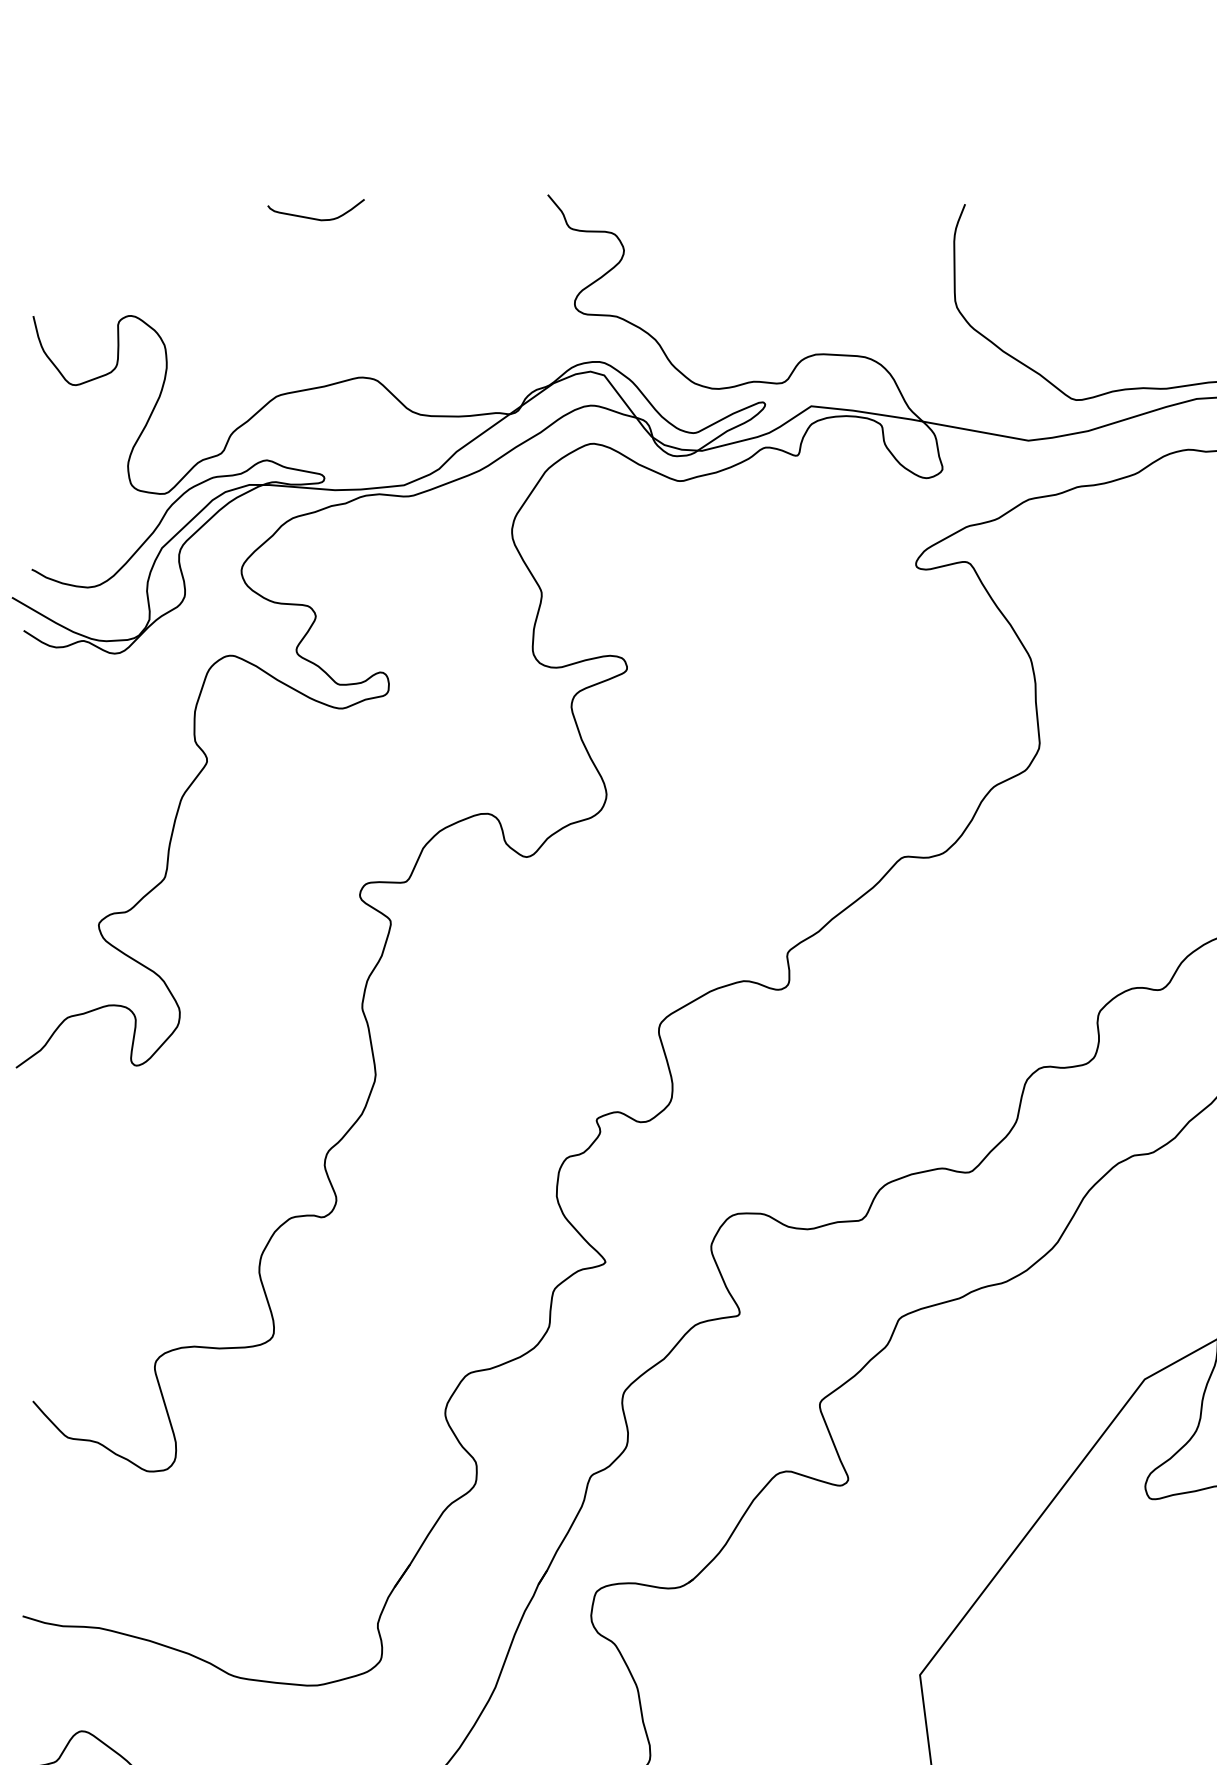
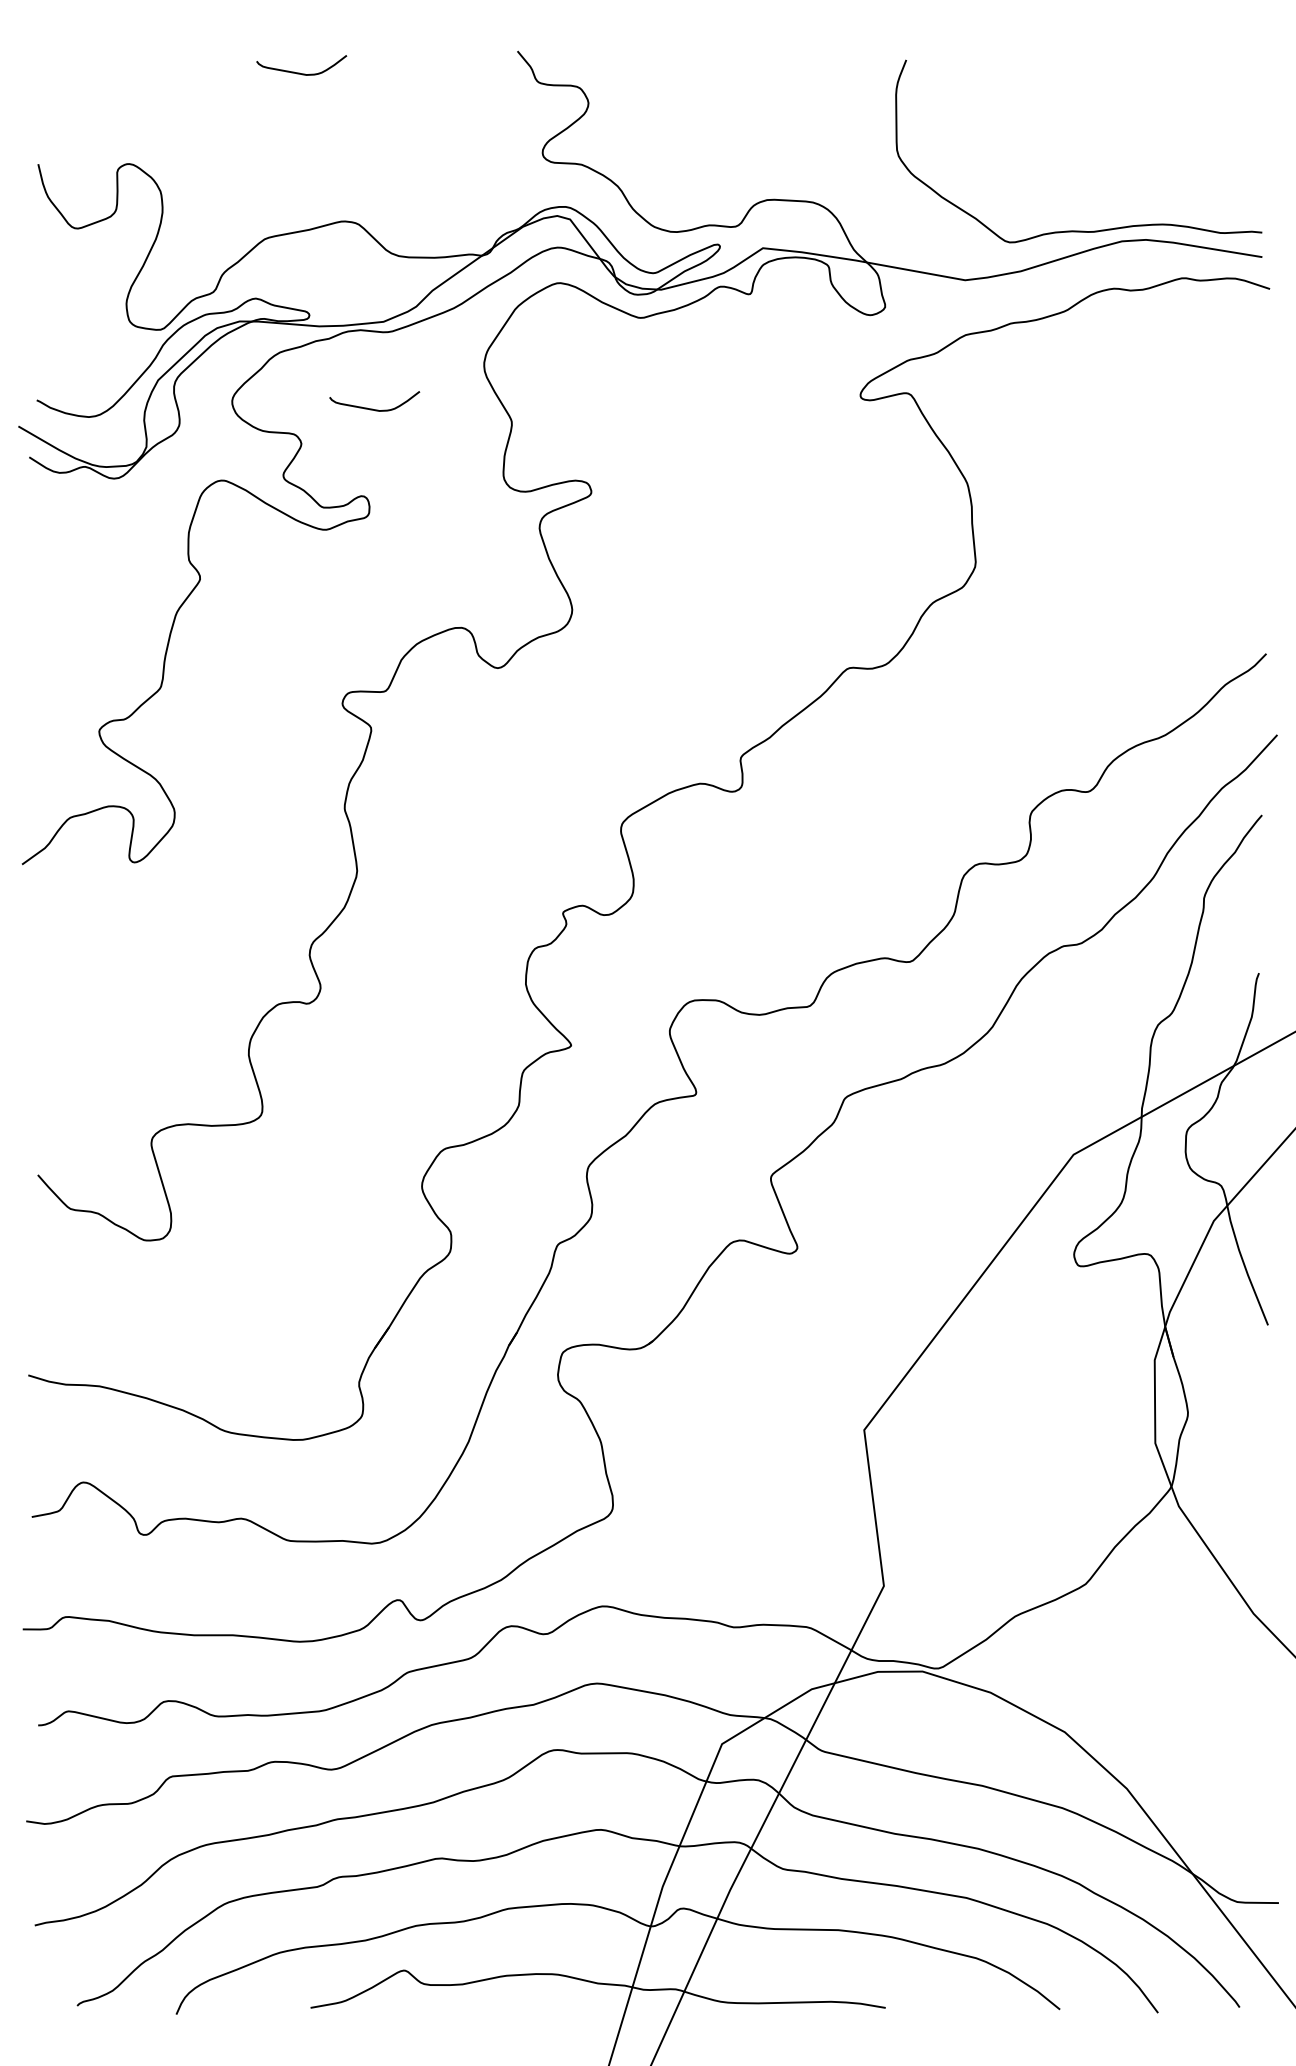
curve: (392, 578) -> (372, 408), added

